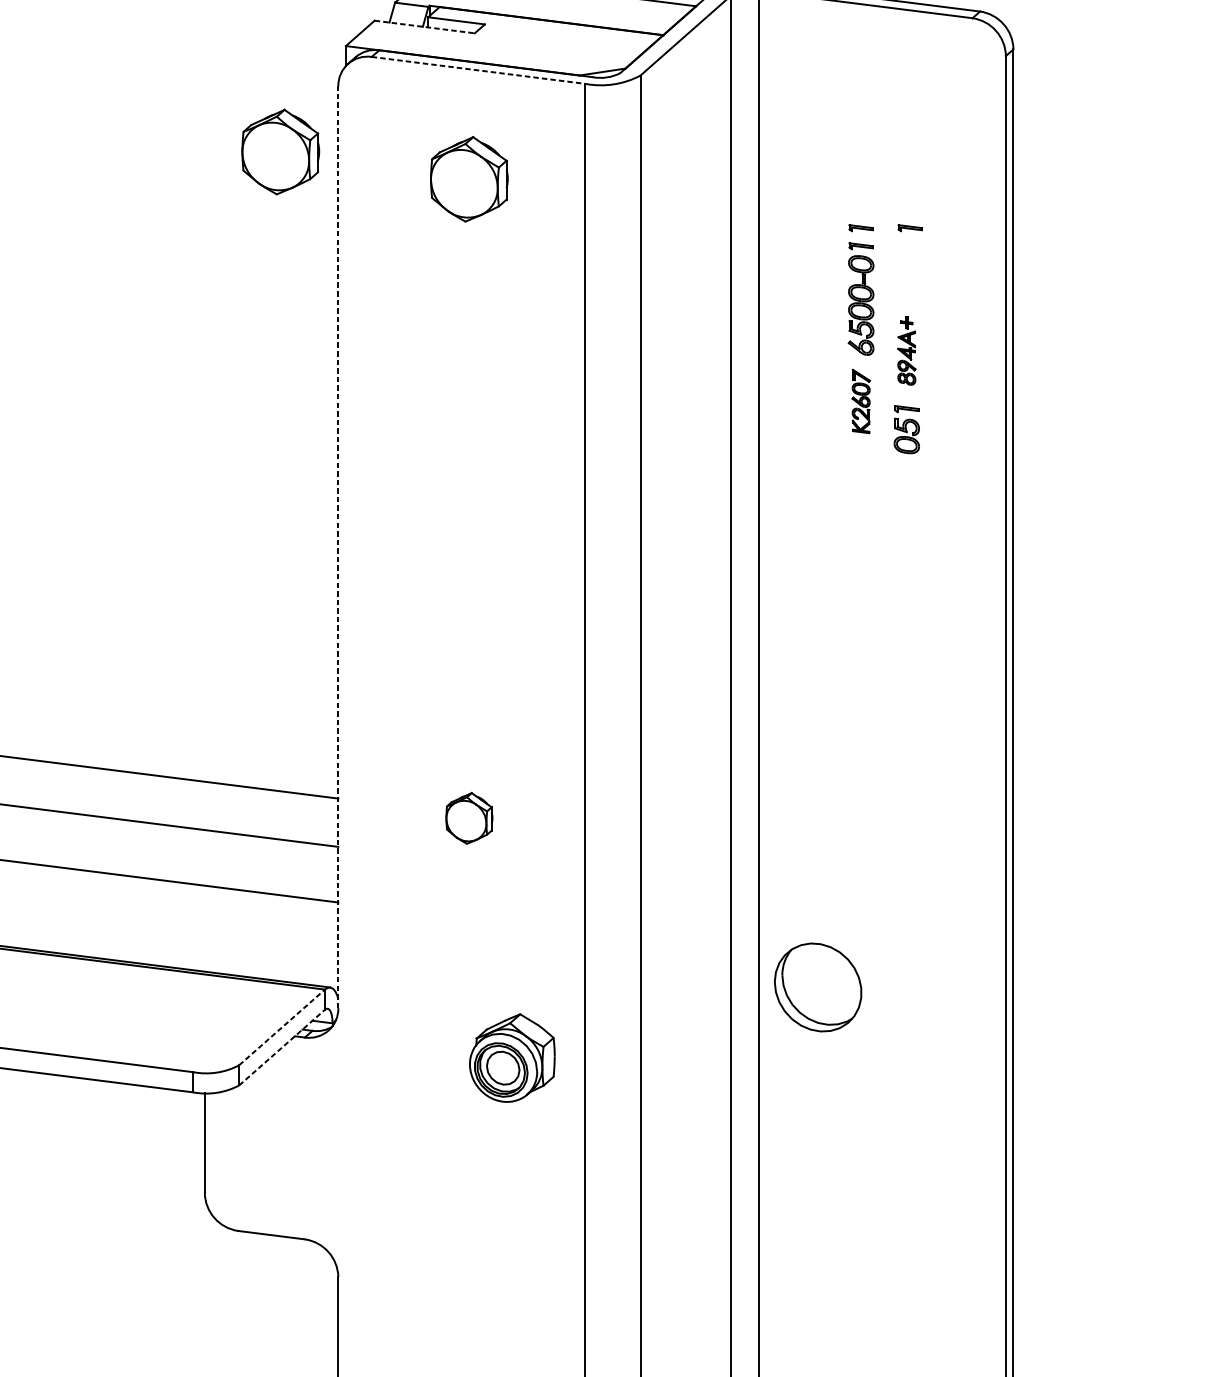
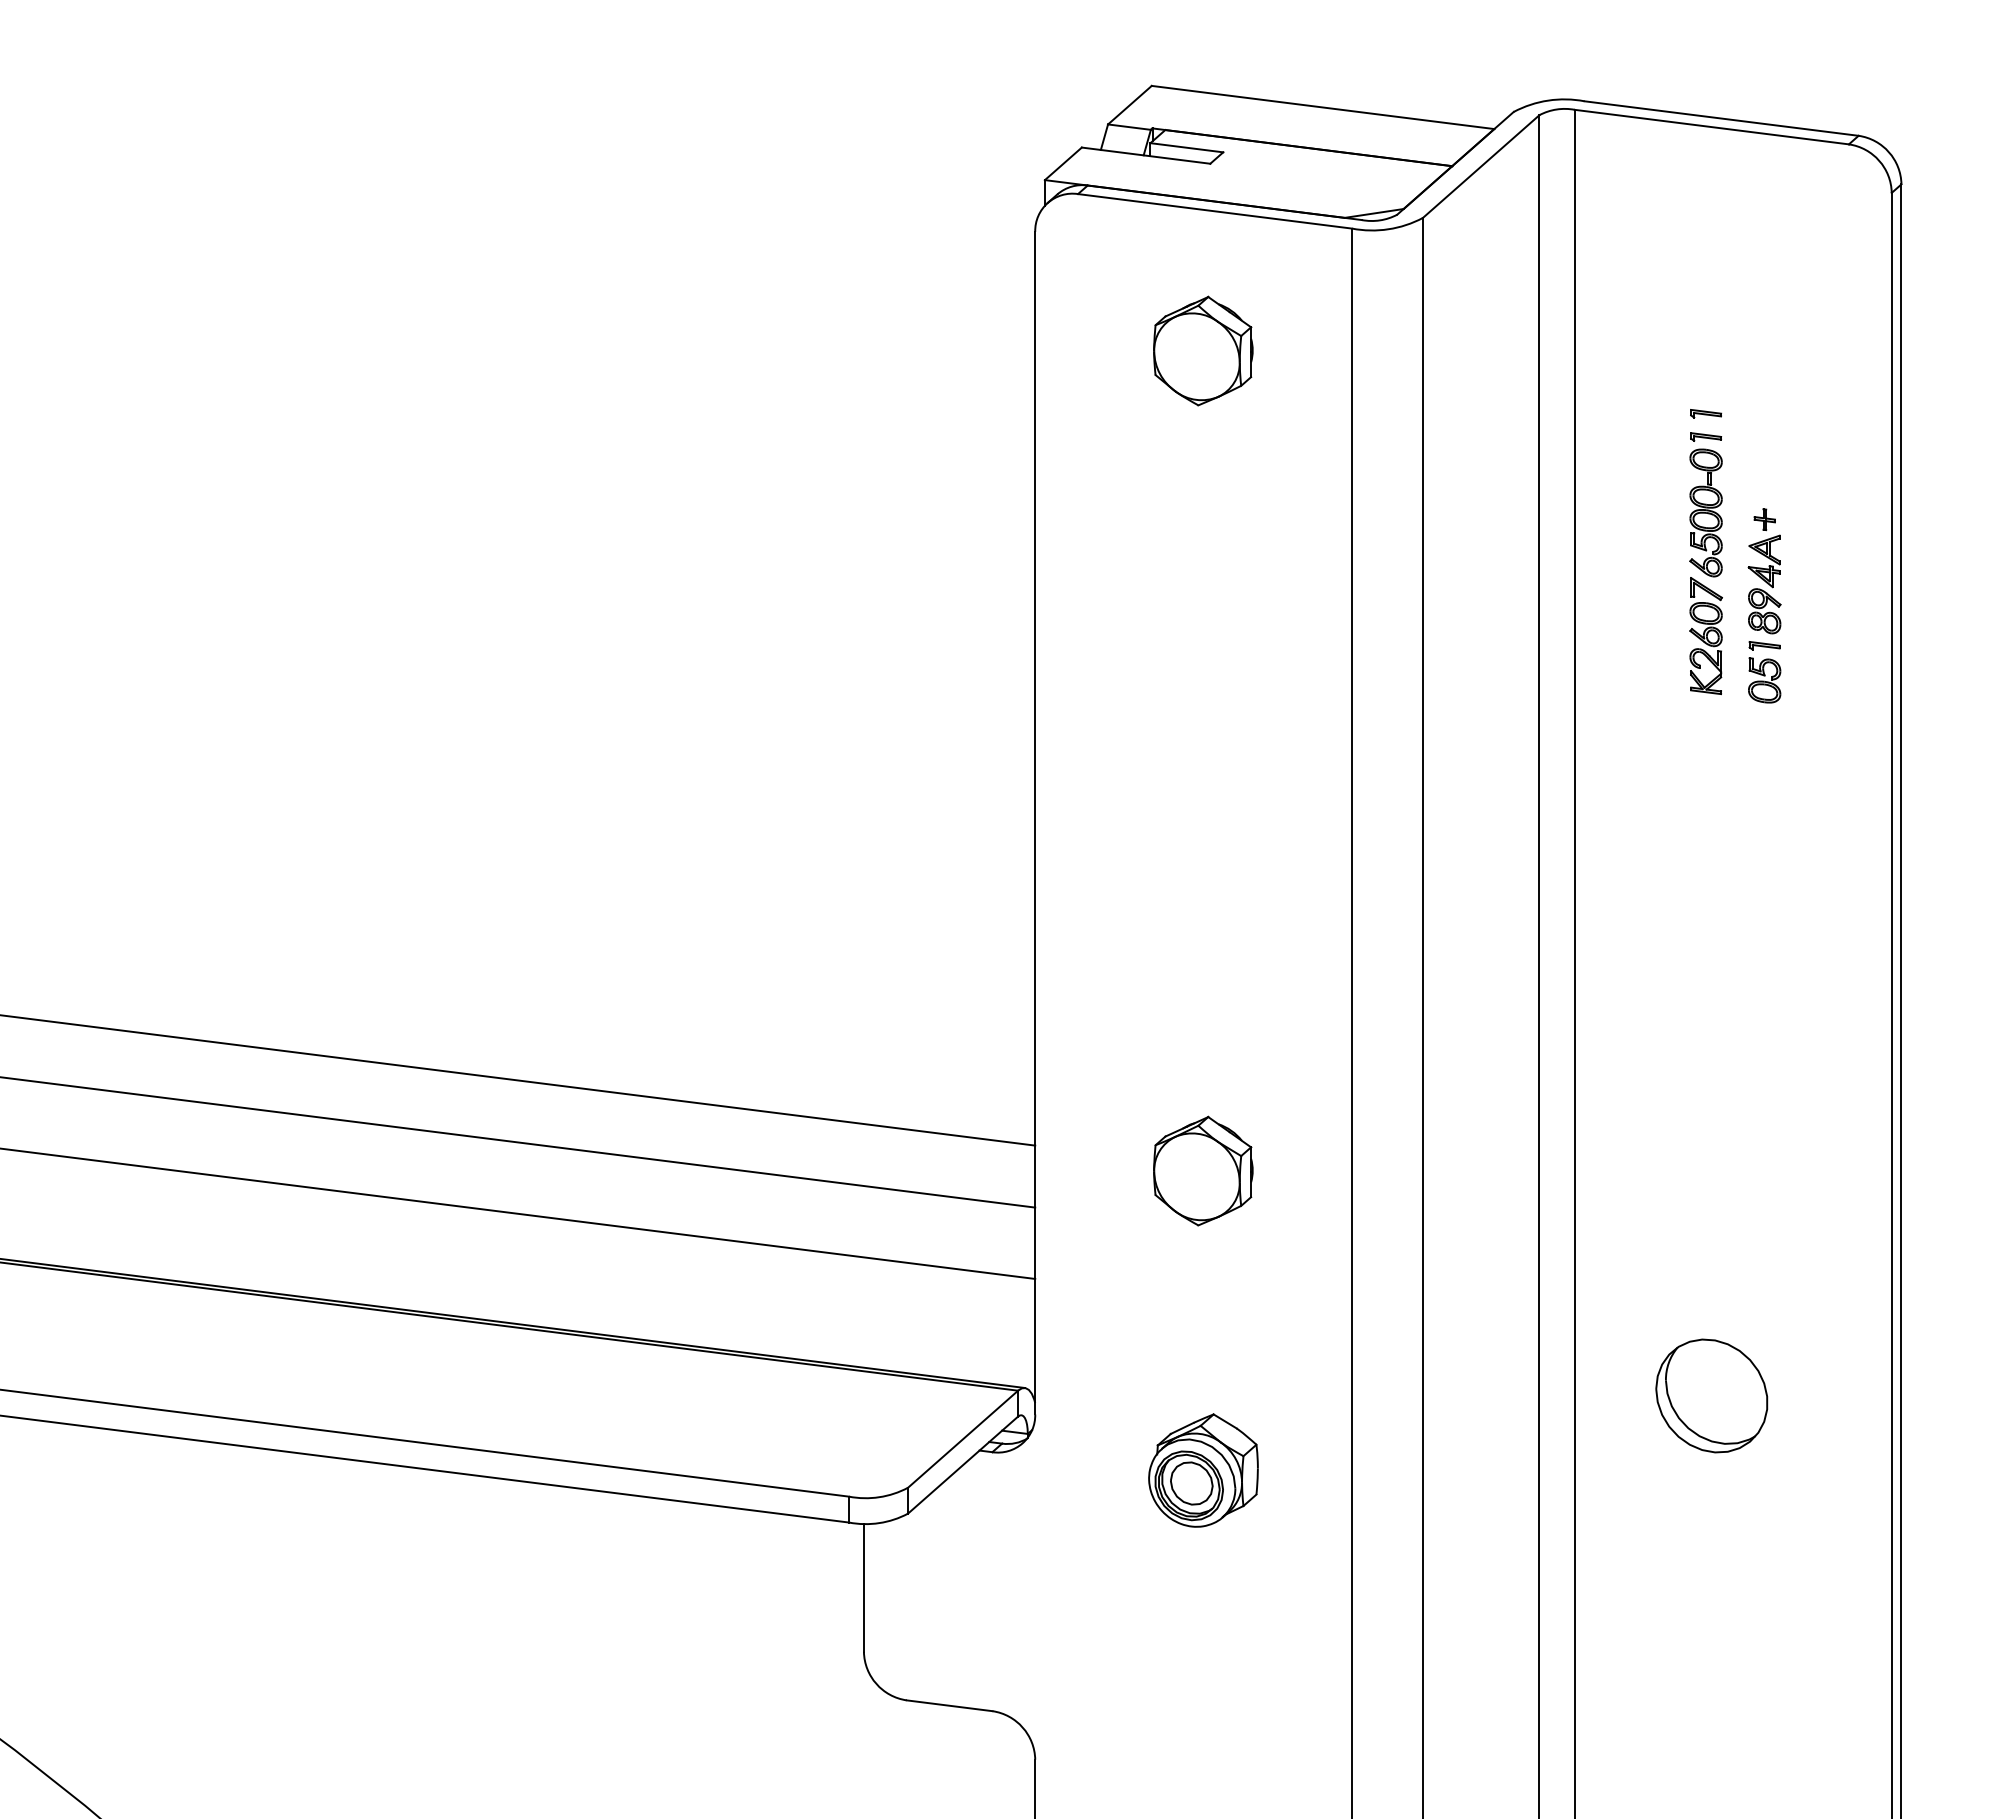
line: (425, 26) -> (1146, 155), dashed -> solid
line: (478, 70) -> (1215, 211), dashed -> solid
part: (280, 151) -> (961, 315), removed
part: (909, 227) -> (1768, 413), removed
part: (906, 351) -> (1764, 571), size x1.43
part: (860, 401) -> (1705, 636), size x1.43
line: (338, 546) -> (1035, 822), dashed -> solid
part: (469, 817) -> (1203, 1170), size x1.67
part: (817, 987) -> (1711, 1395), moved
line: (282, 1026) -> (963, 1438), dashed -> solid
line: (282, 1047) -> (963, 1464), dashed -> solid
part: (512, 1058) -> (1203, 1470), moved

